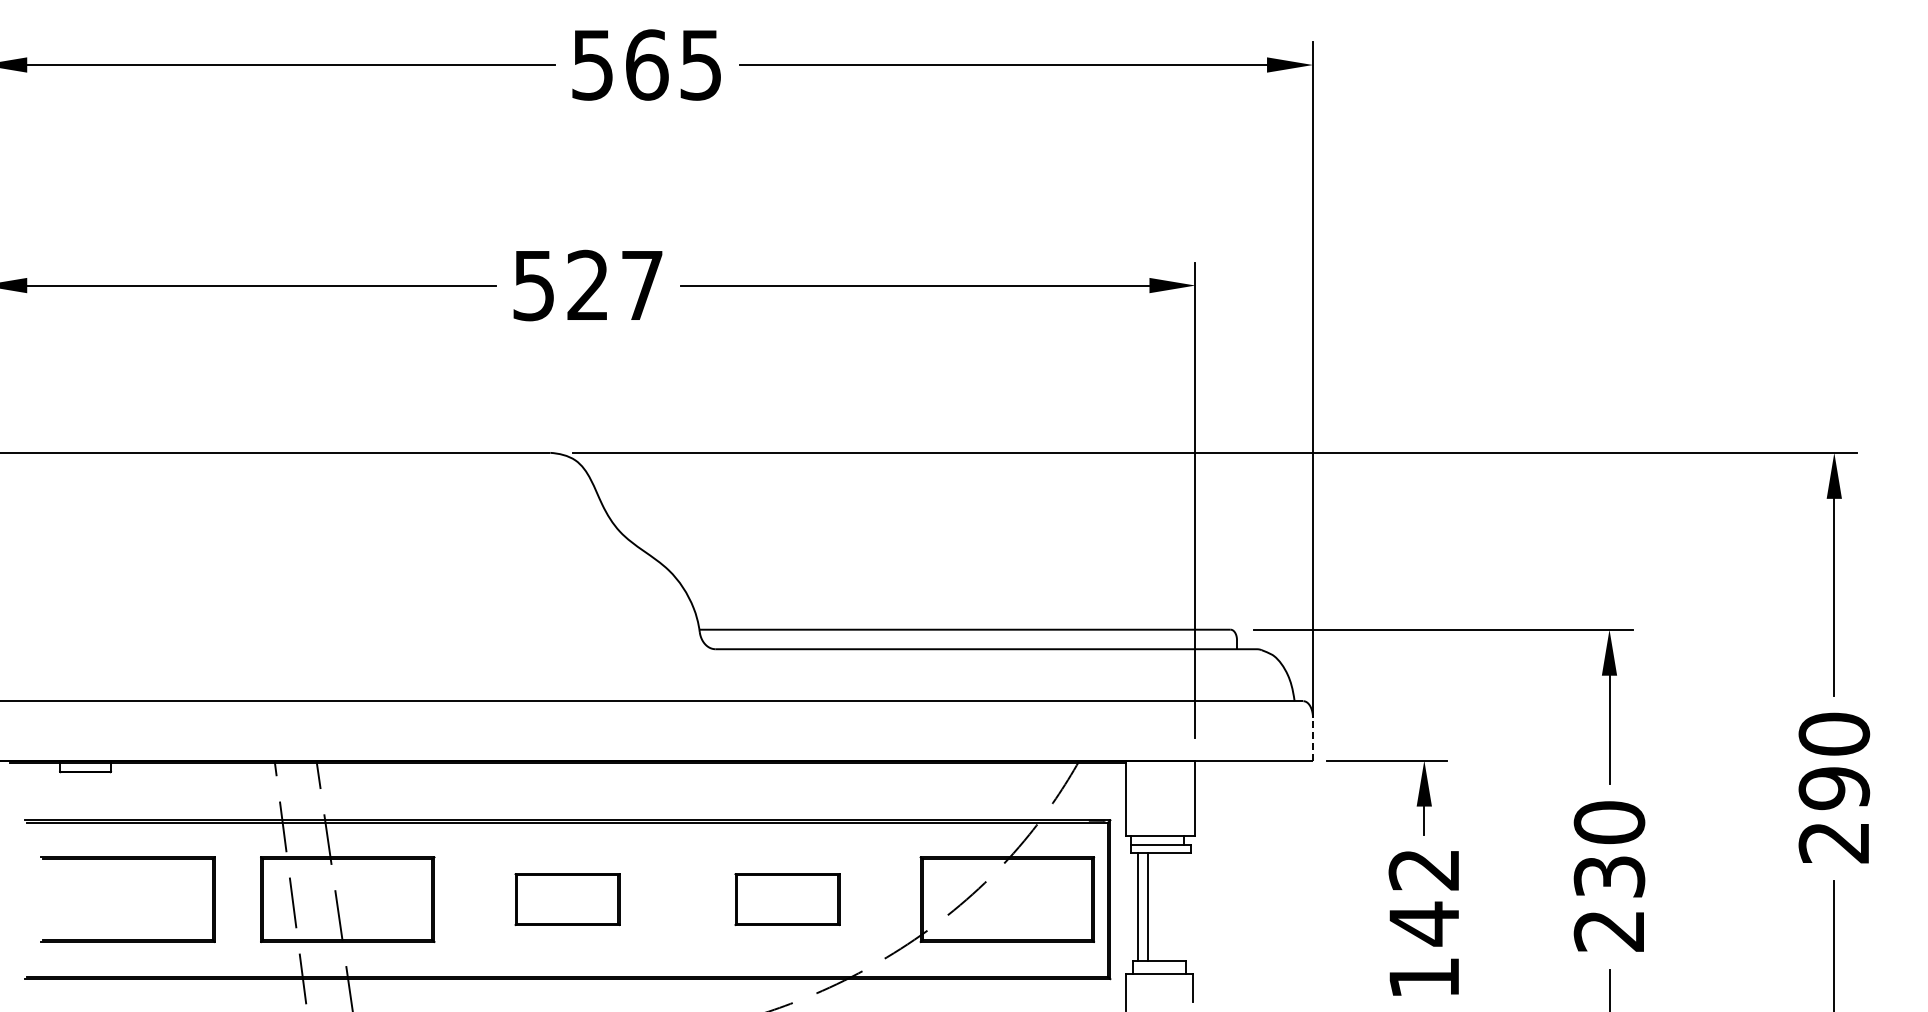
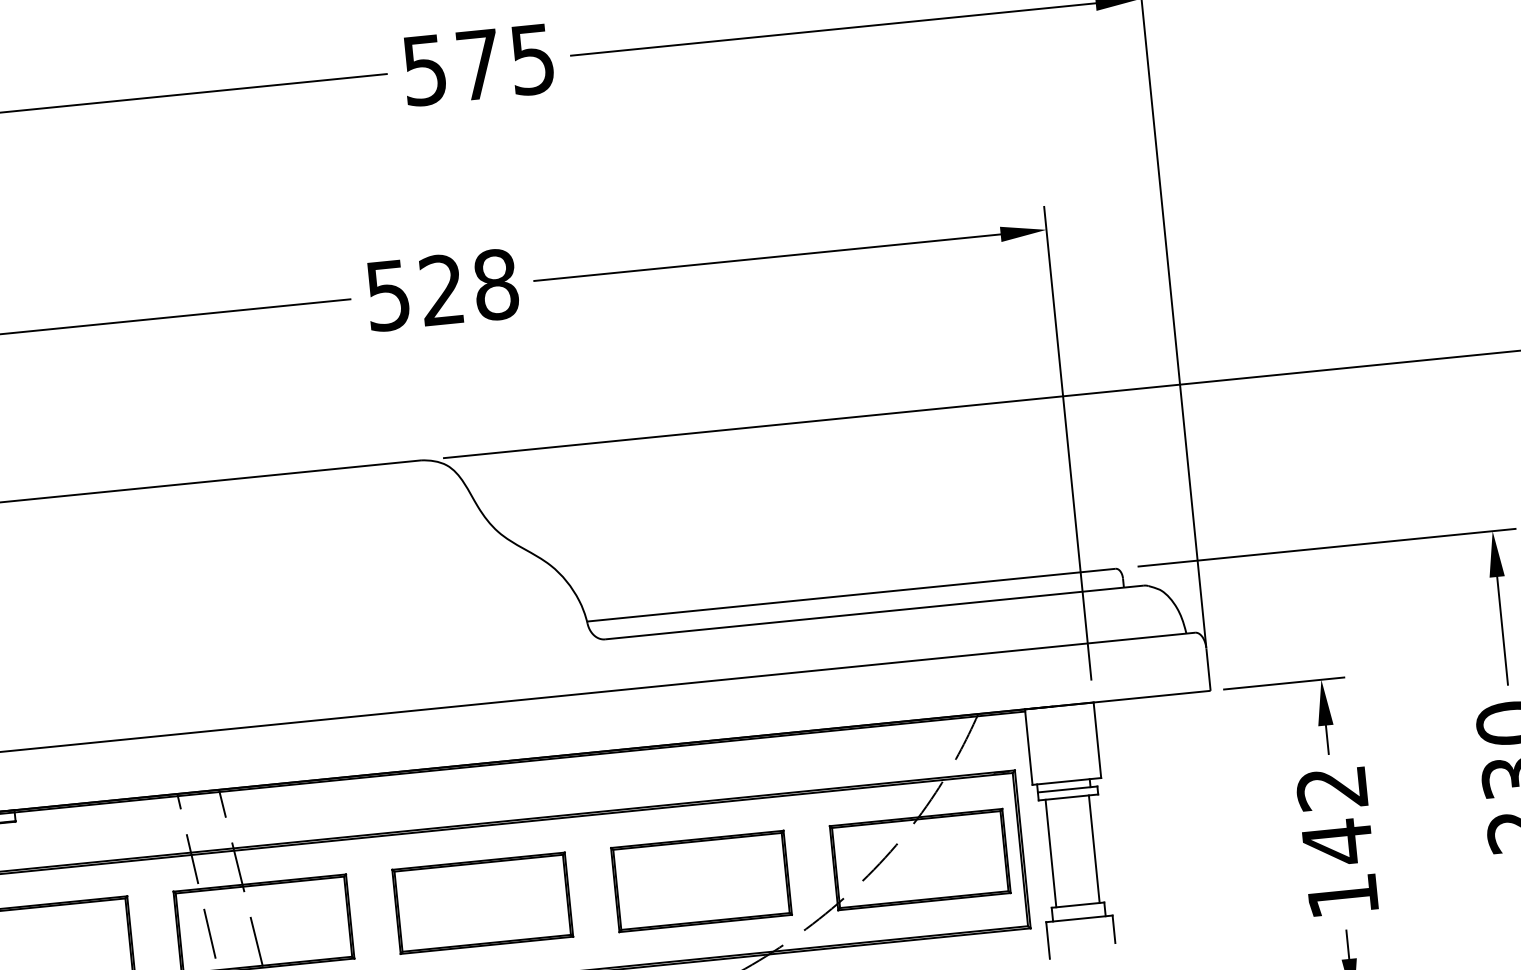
text: (647, 64) -> (479, 64), 565 -> 575
text: (642, 285) -> (496, 284), 527 -> 528
line: (1313, 738) -> (1208, 668), dashed -> solid
part: (567, 899) -> (482, 903), size x1.67
part: (787, 899) -> (701, 881), size x1.67
line: (1147, 906) -> (1094, 849), moved

